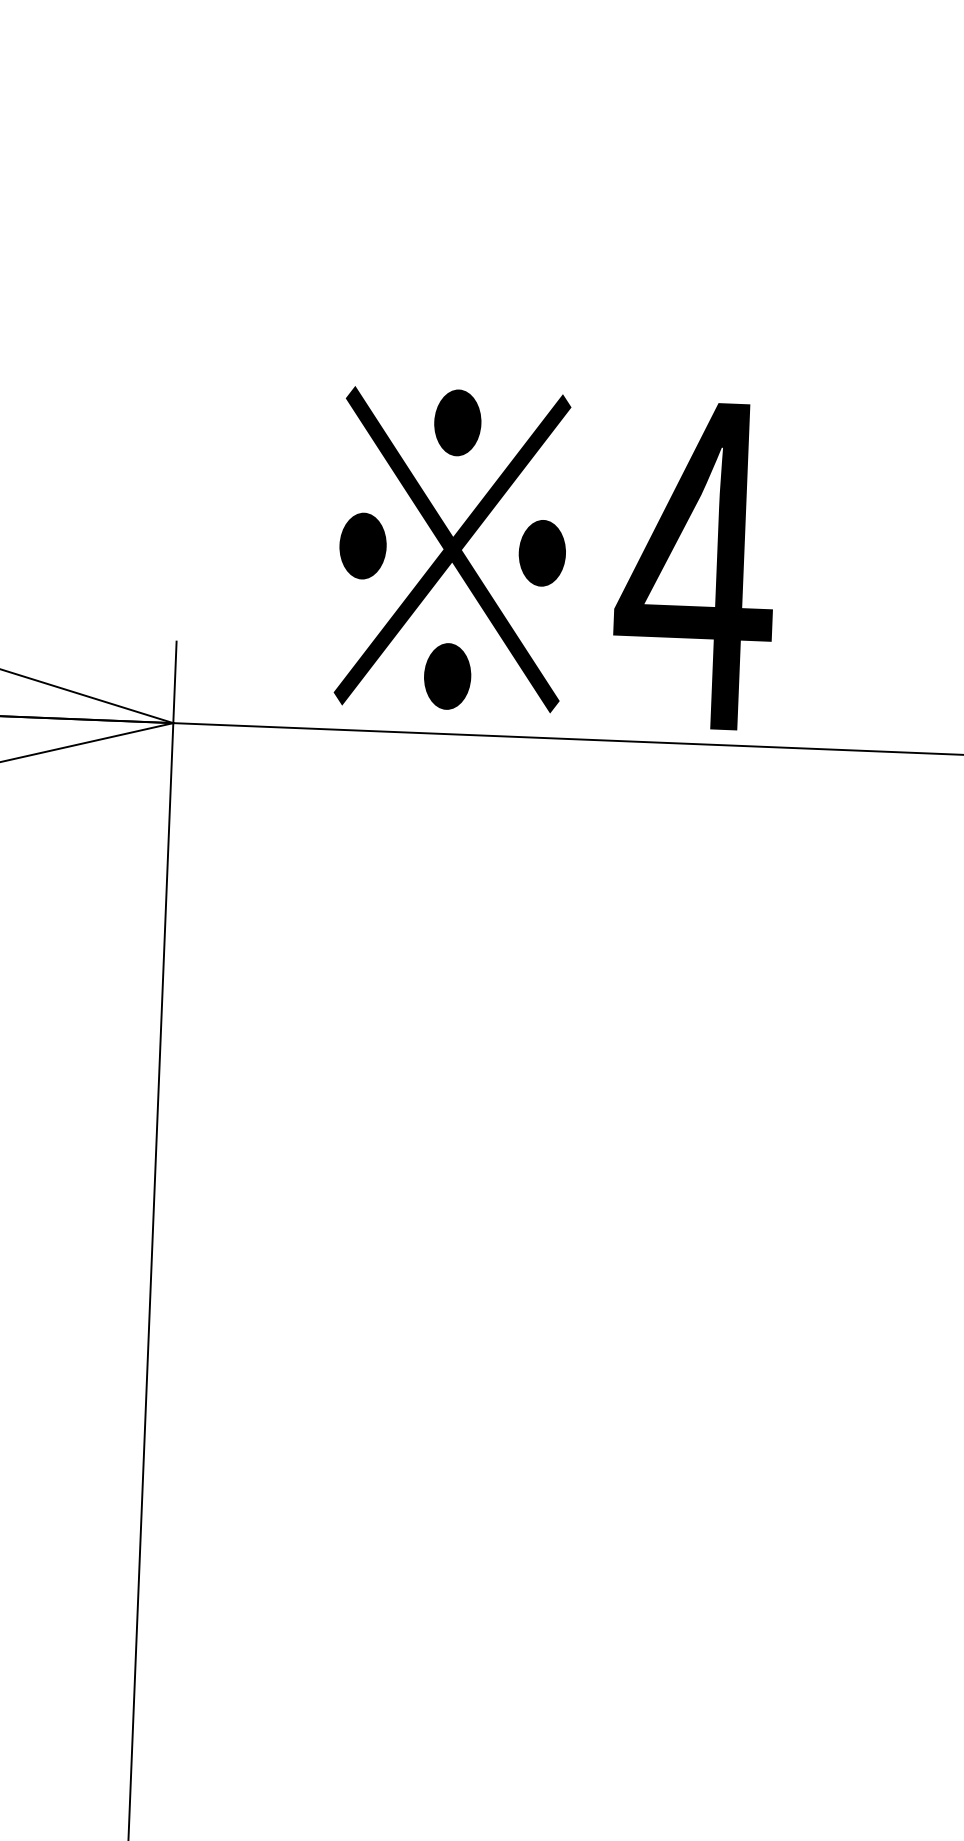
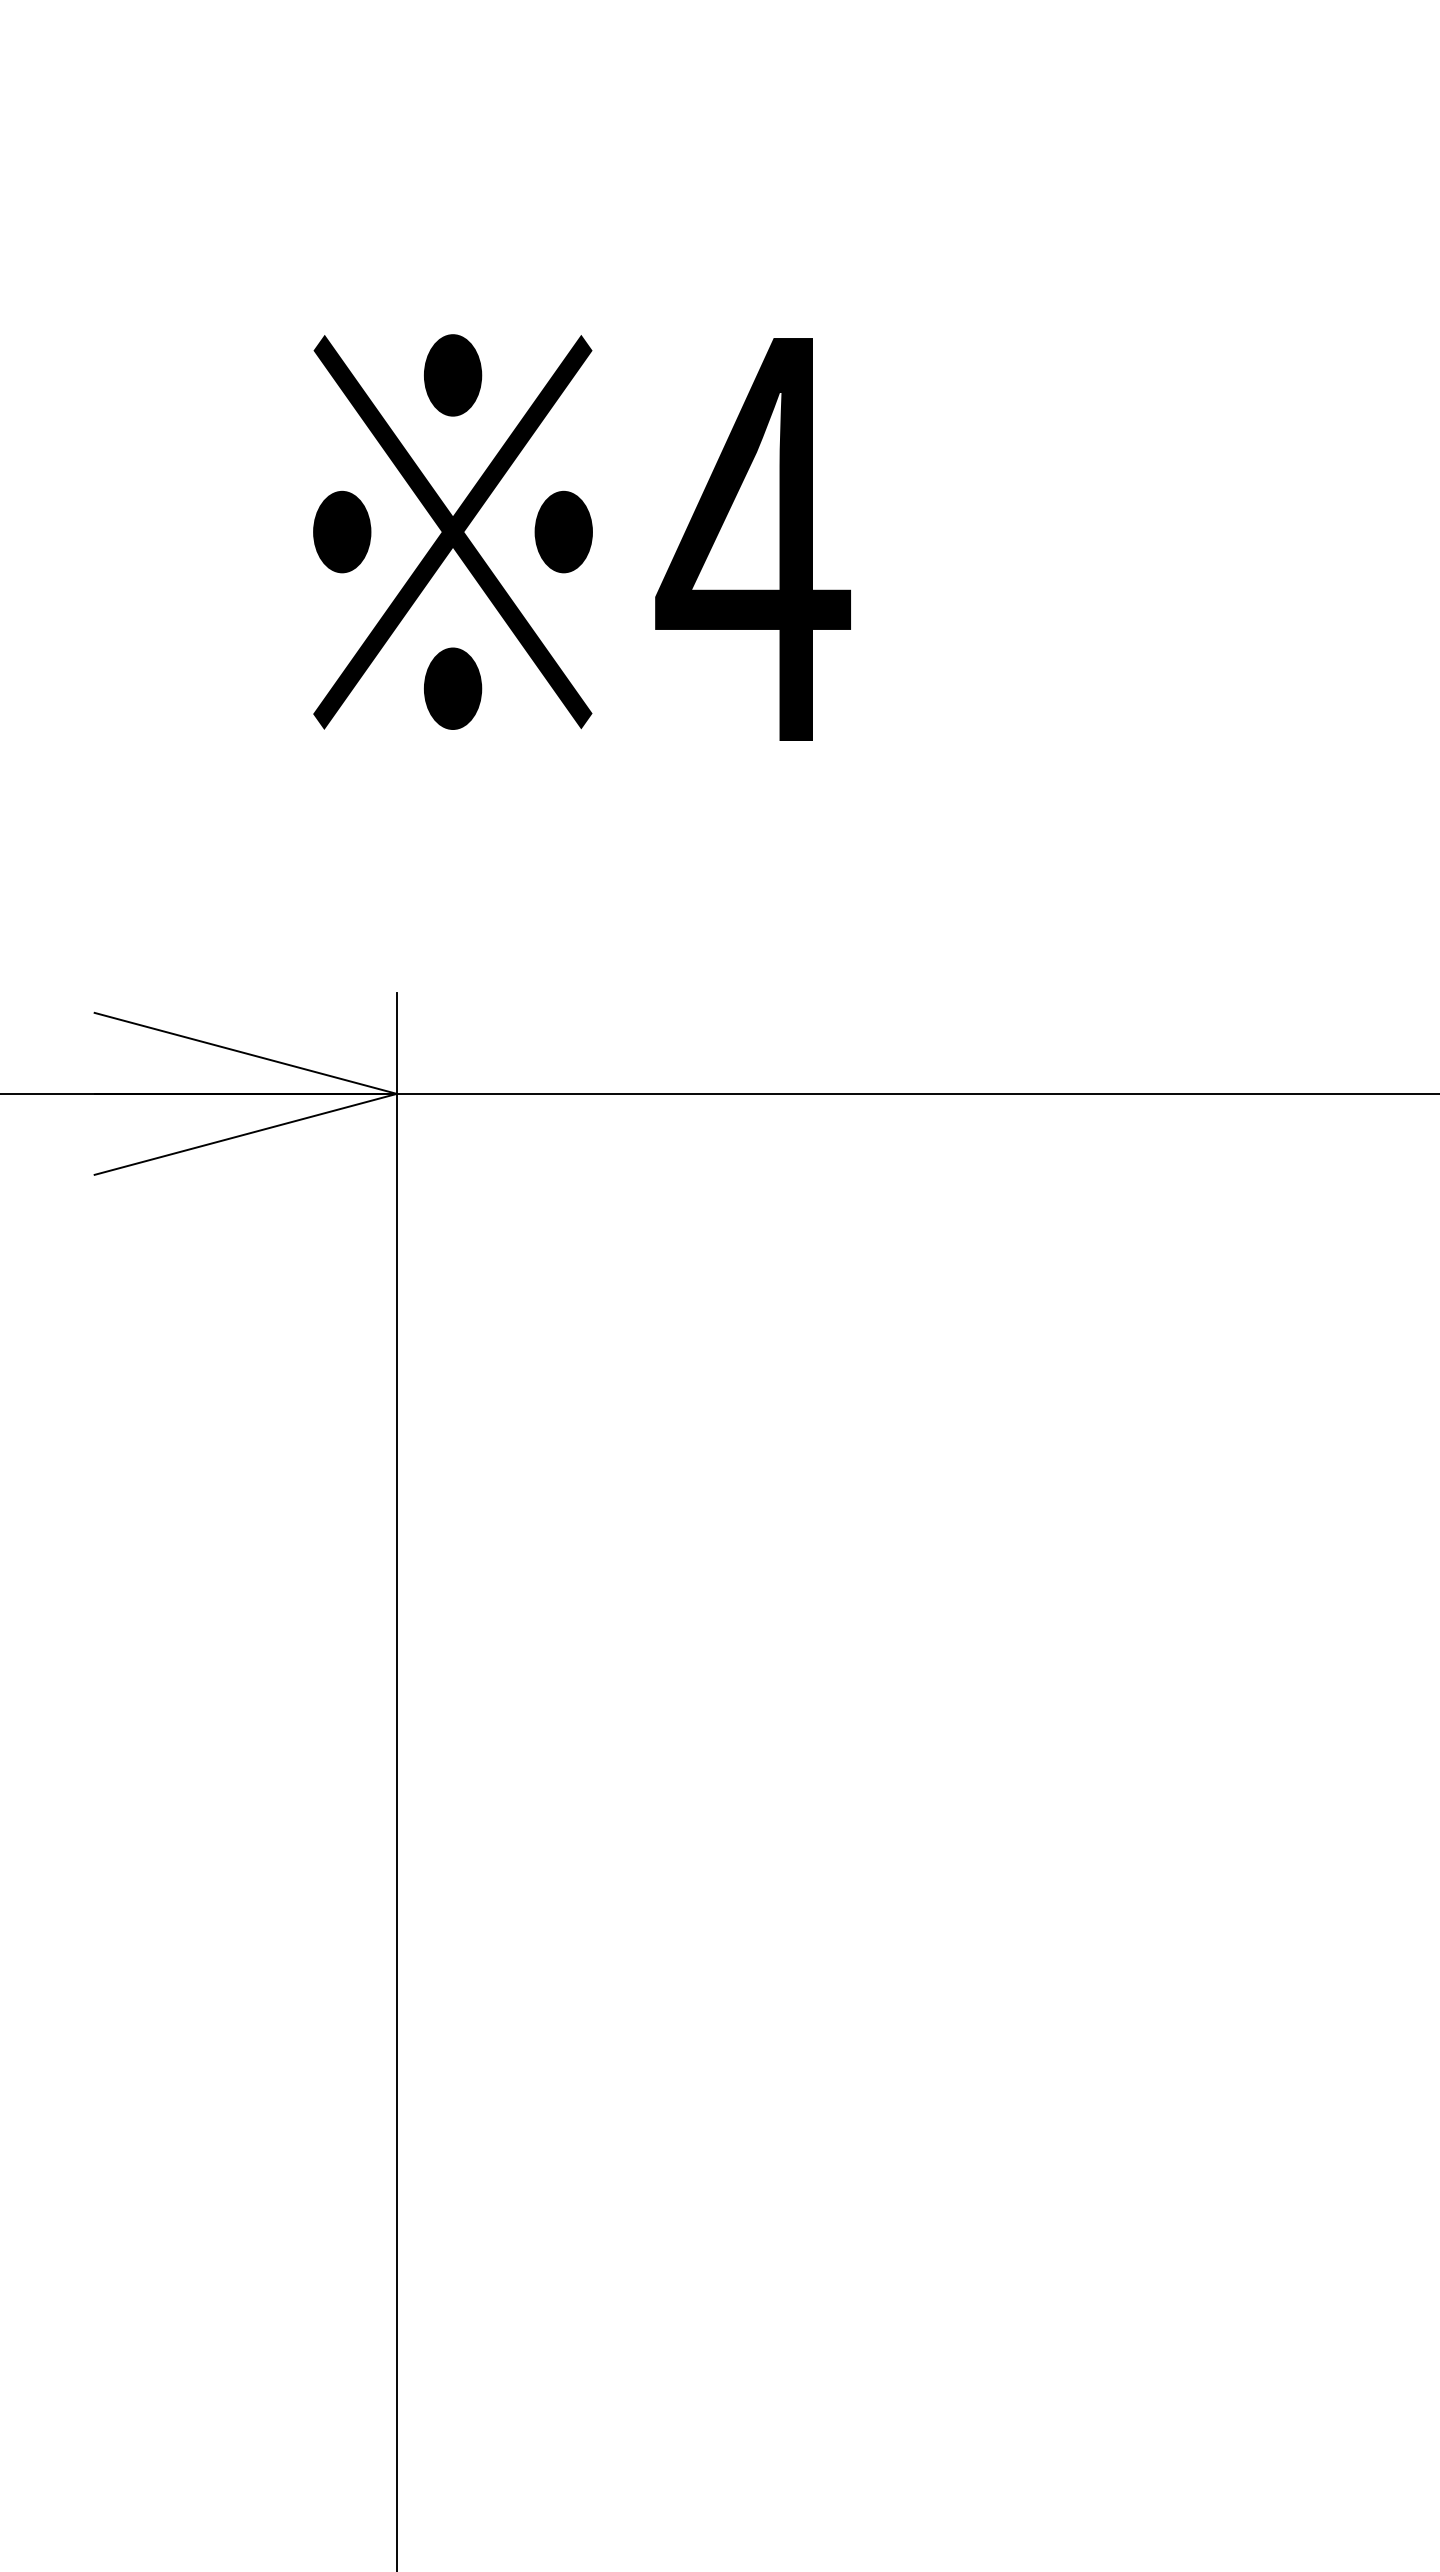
text: (556, 558) -> (581, 537), moved

